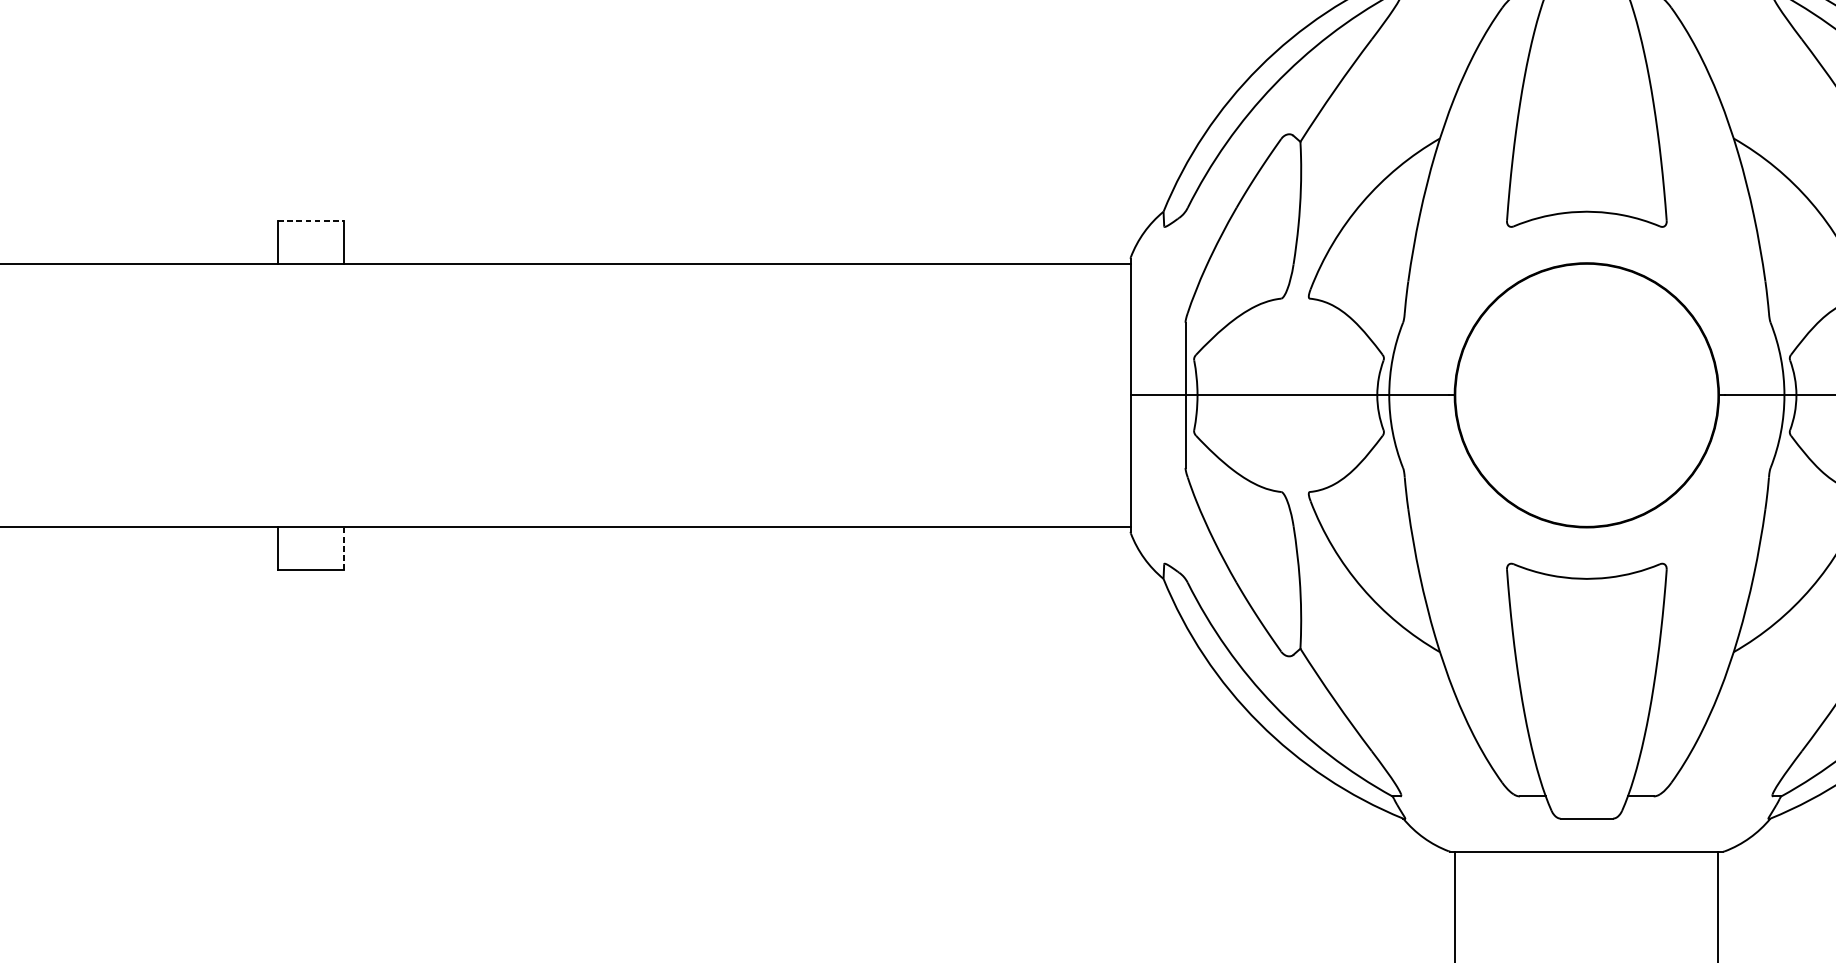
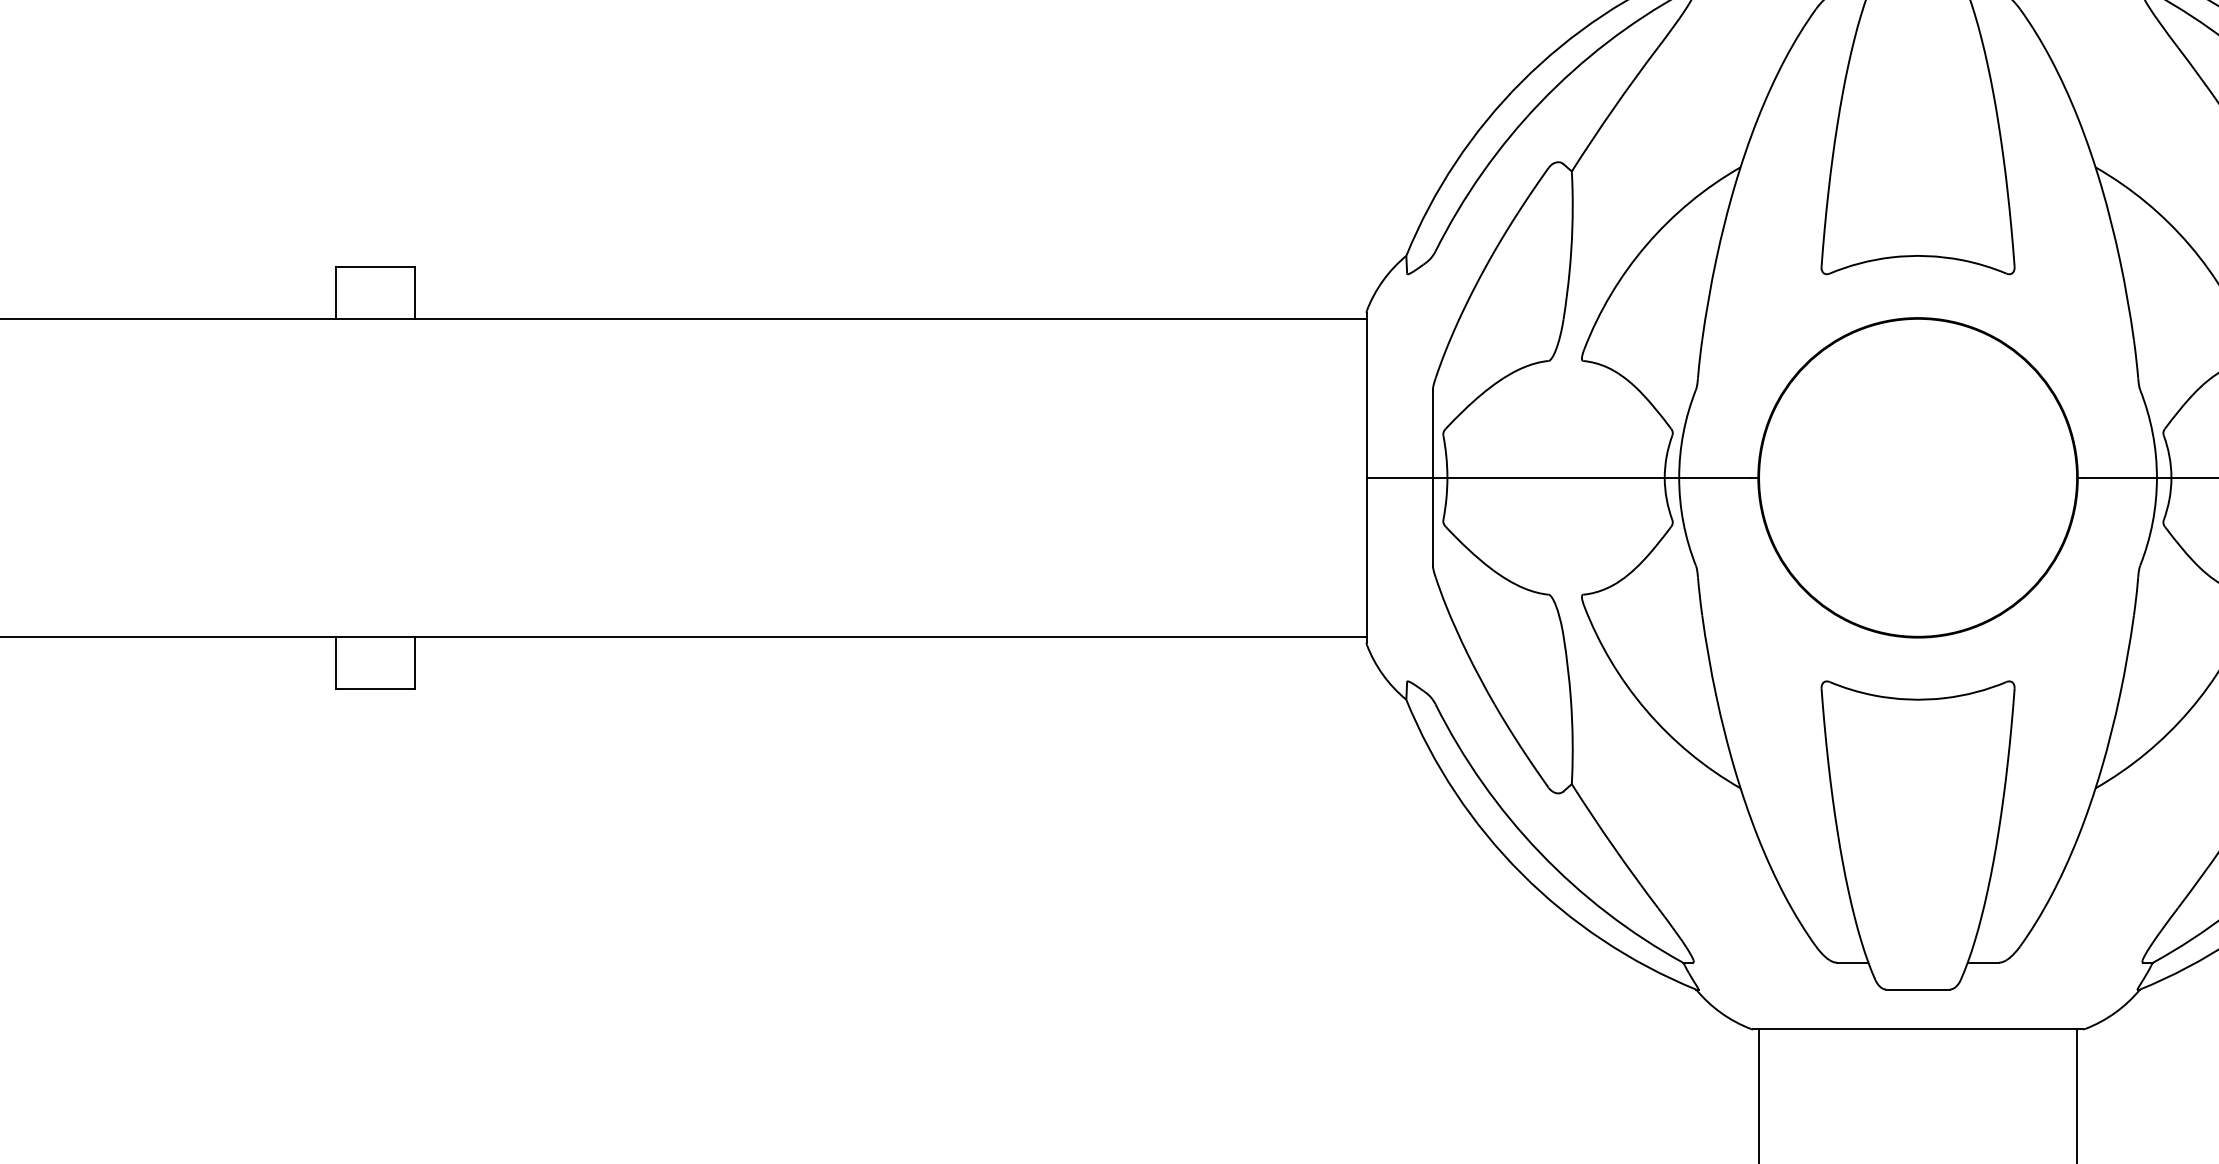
line: (310, 220) -> (375, 266), dashed -> solid
line: (343, 548) -> (415, 662), dashed -> solid

